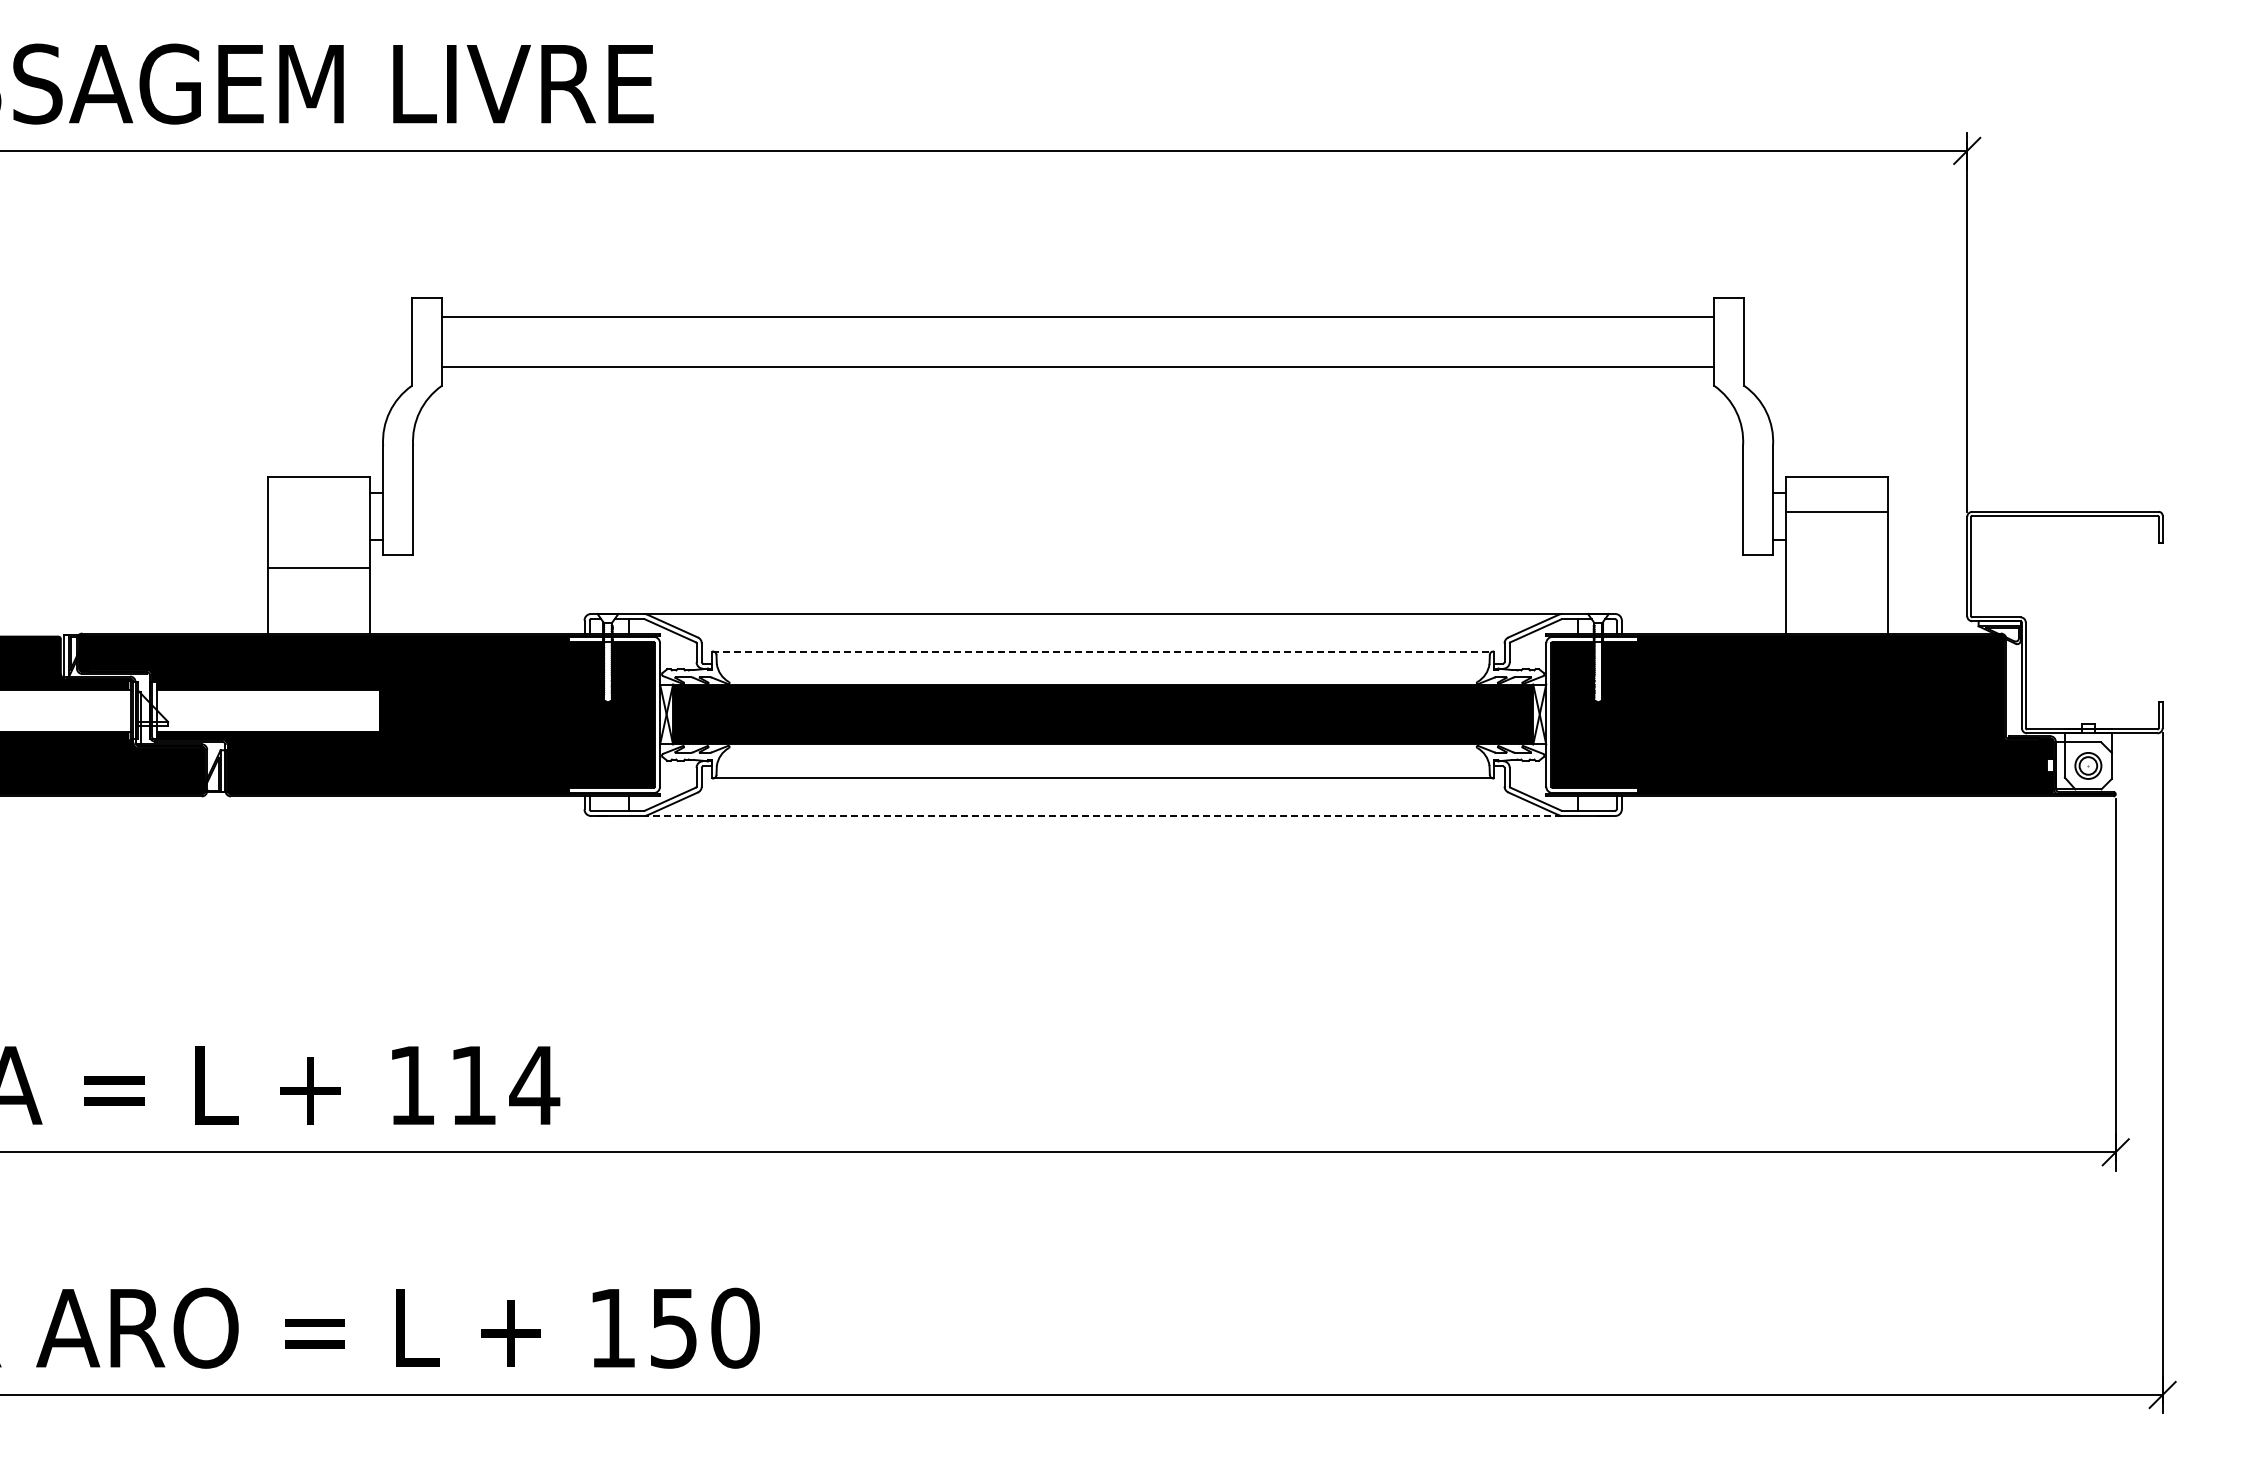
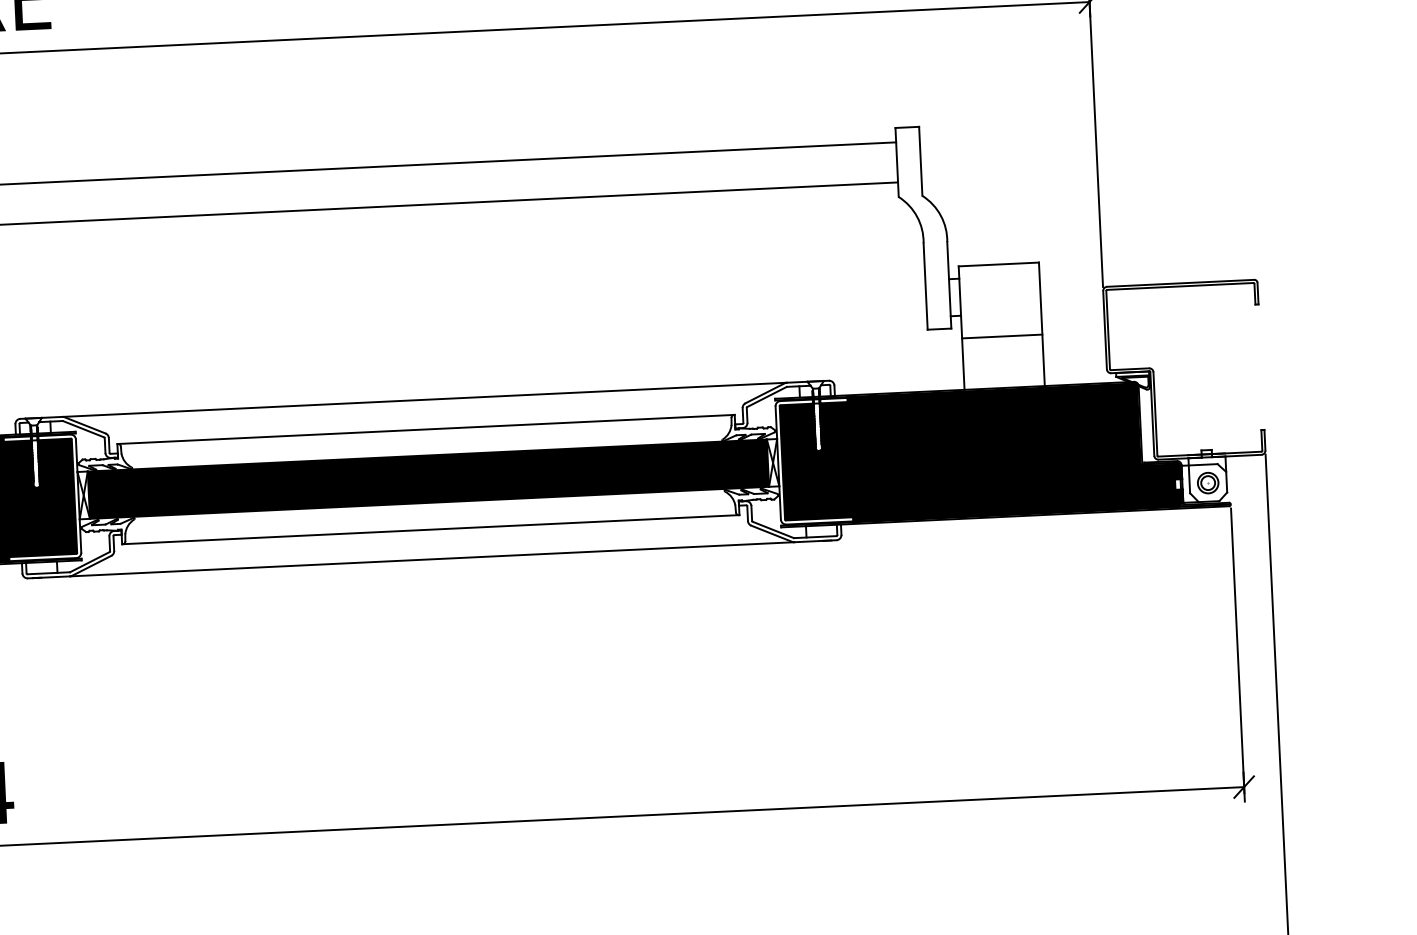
line: (1836, 512) -> (1001, 336), moved
line: (1103, 651) -> (426, 429), dashed -> solid
line: (1103, 815) -> (432, 558), dashed -> solid

